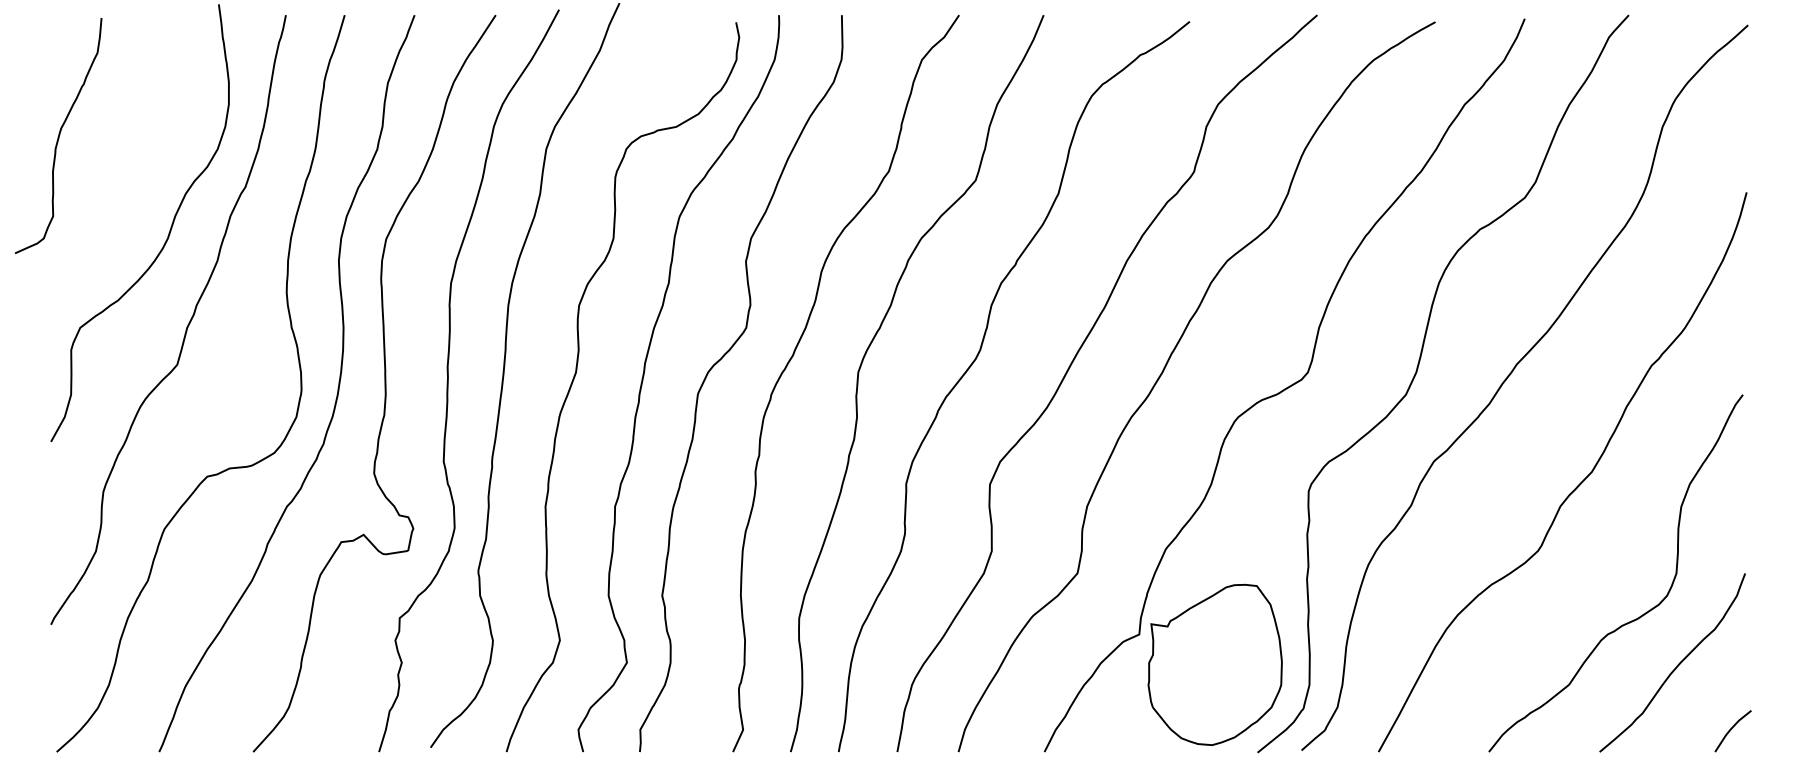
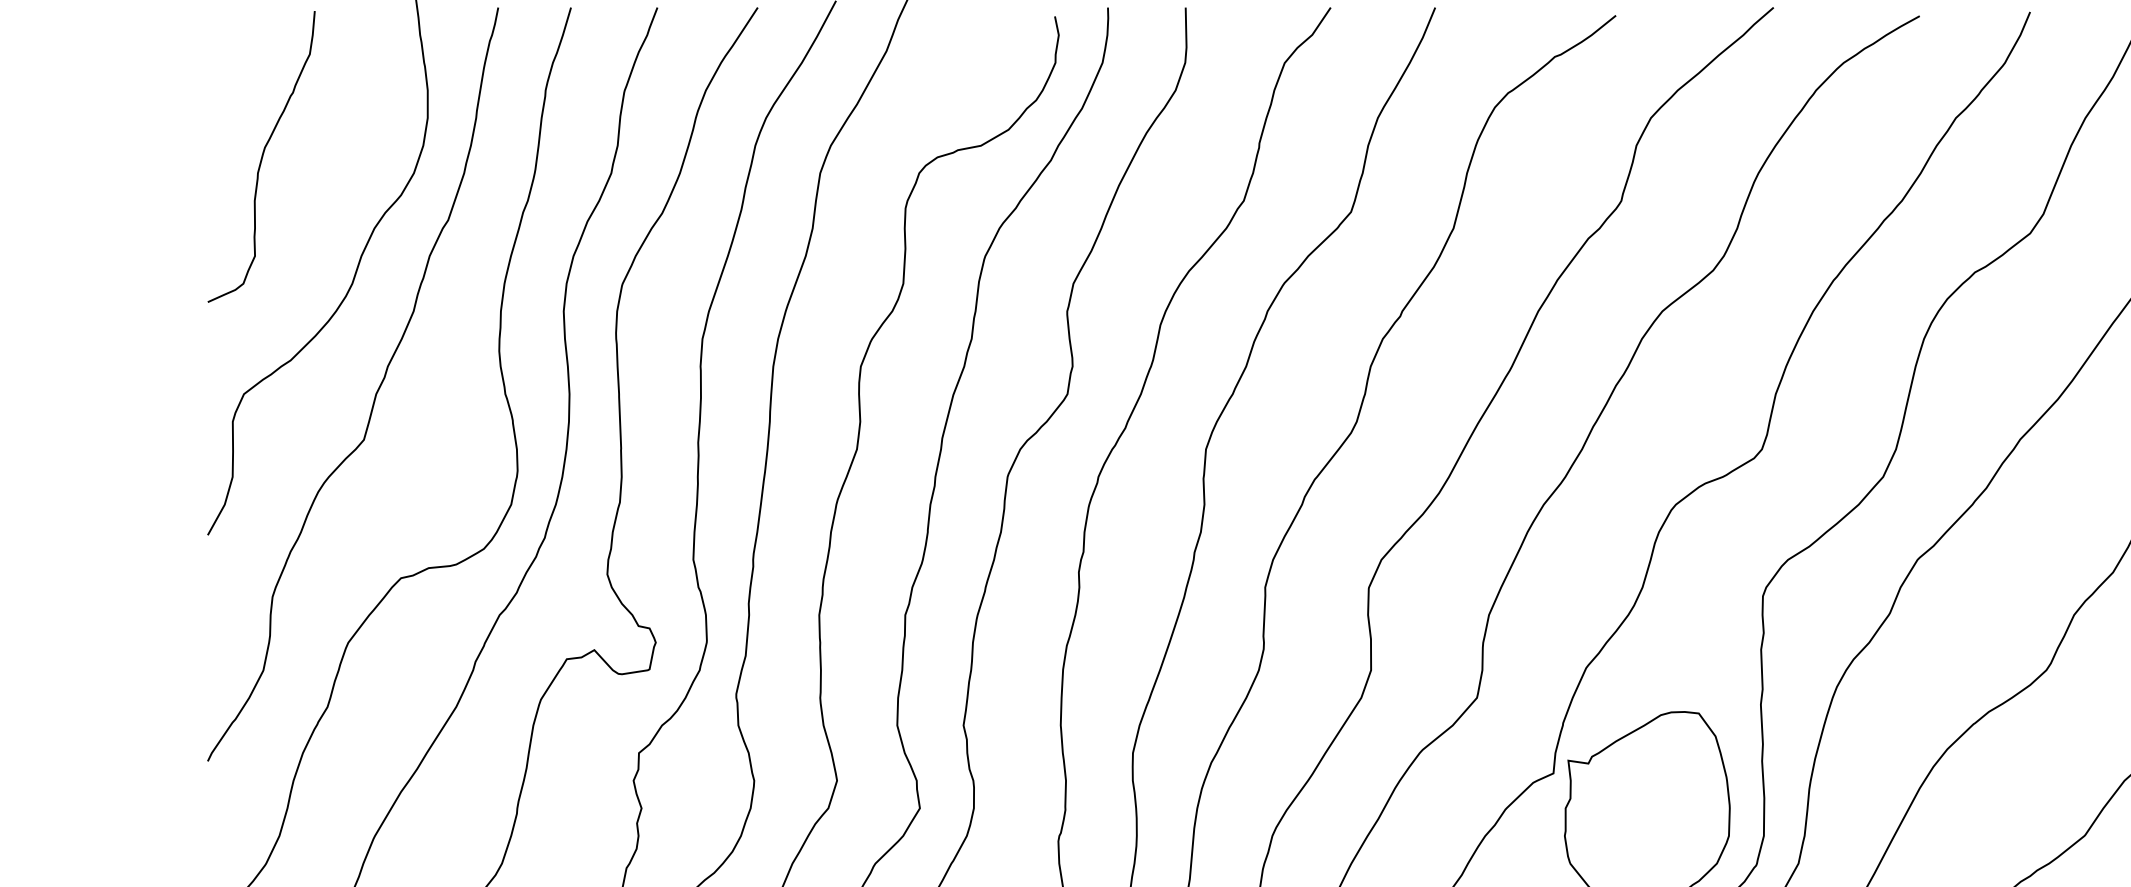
curve: (58, 136) -> (261, 157), moved

